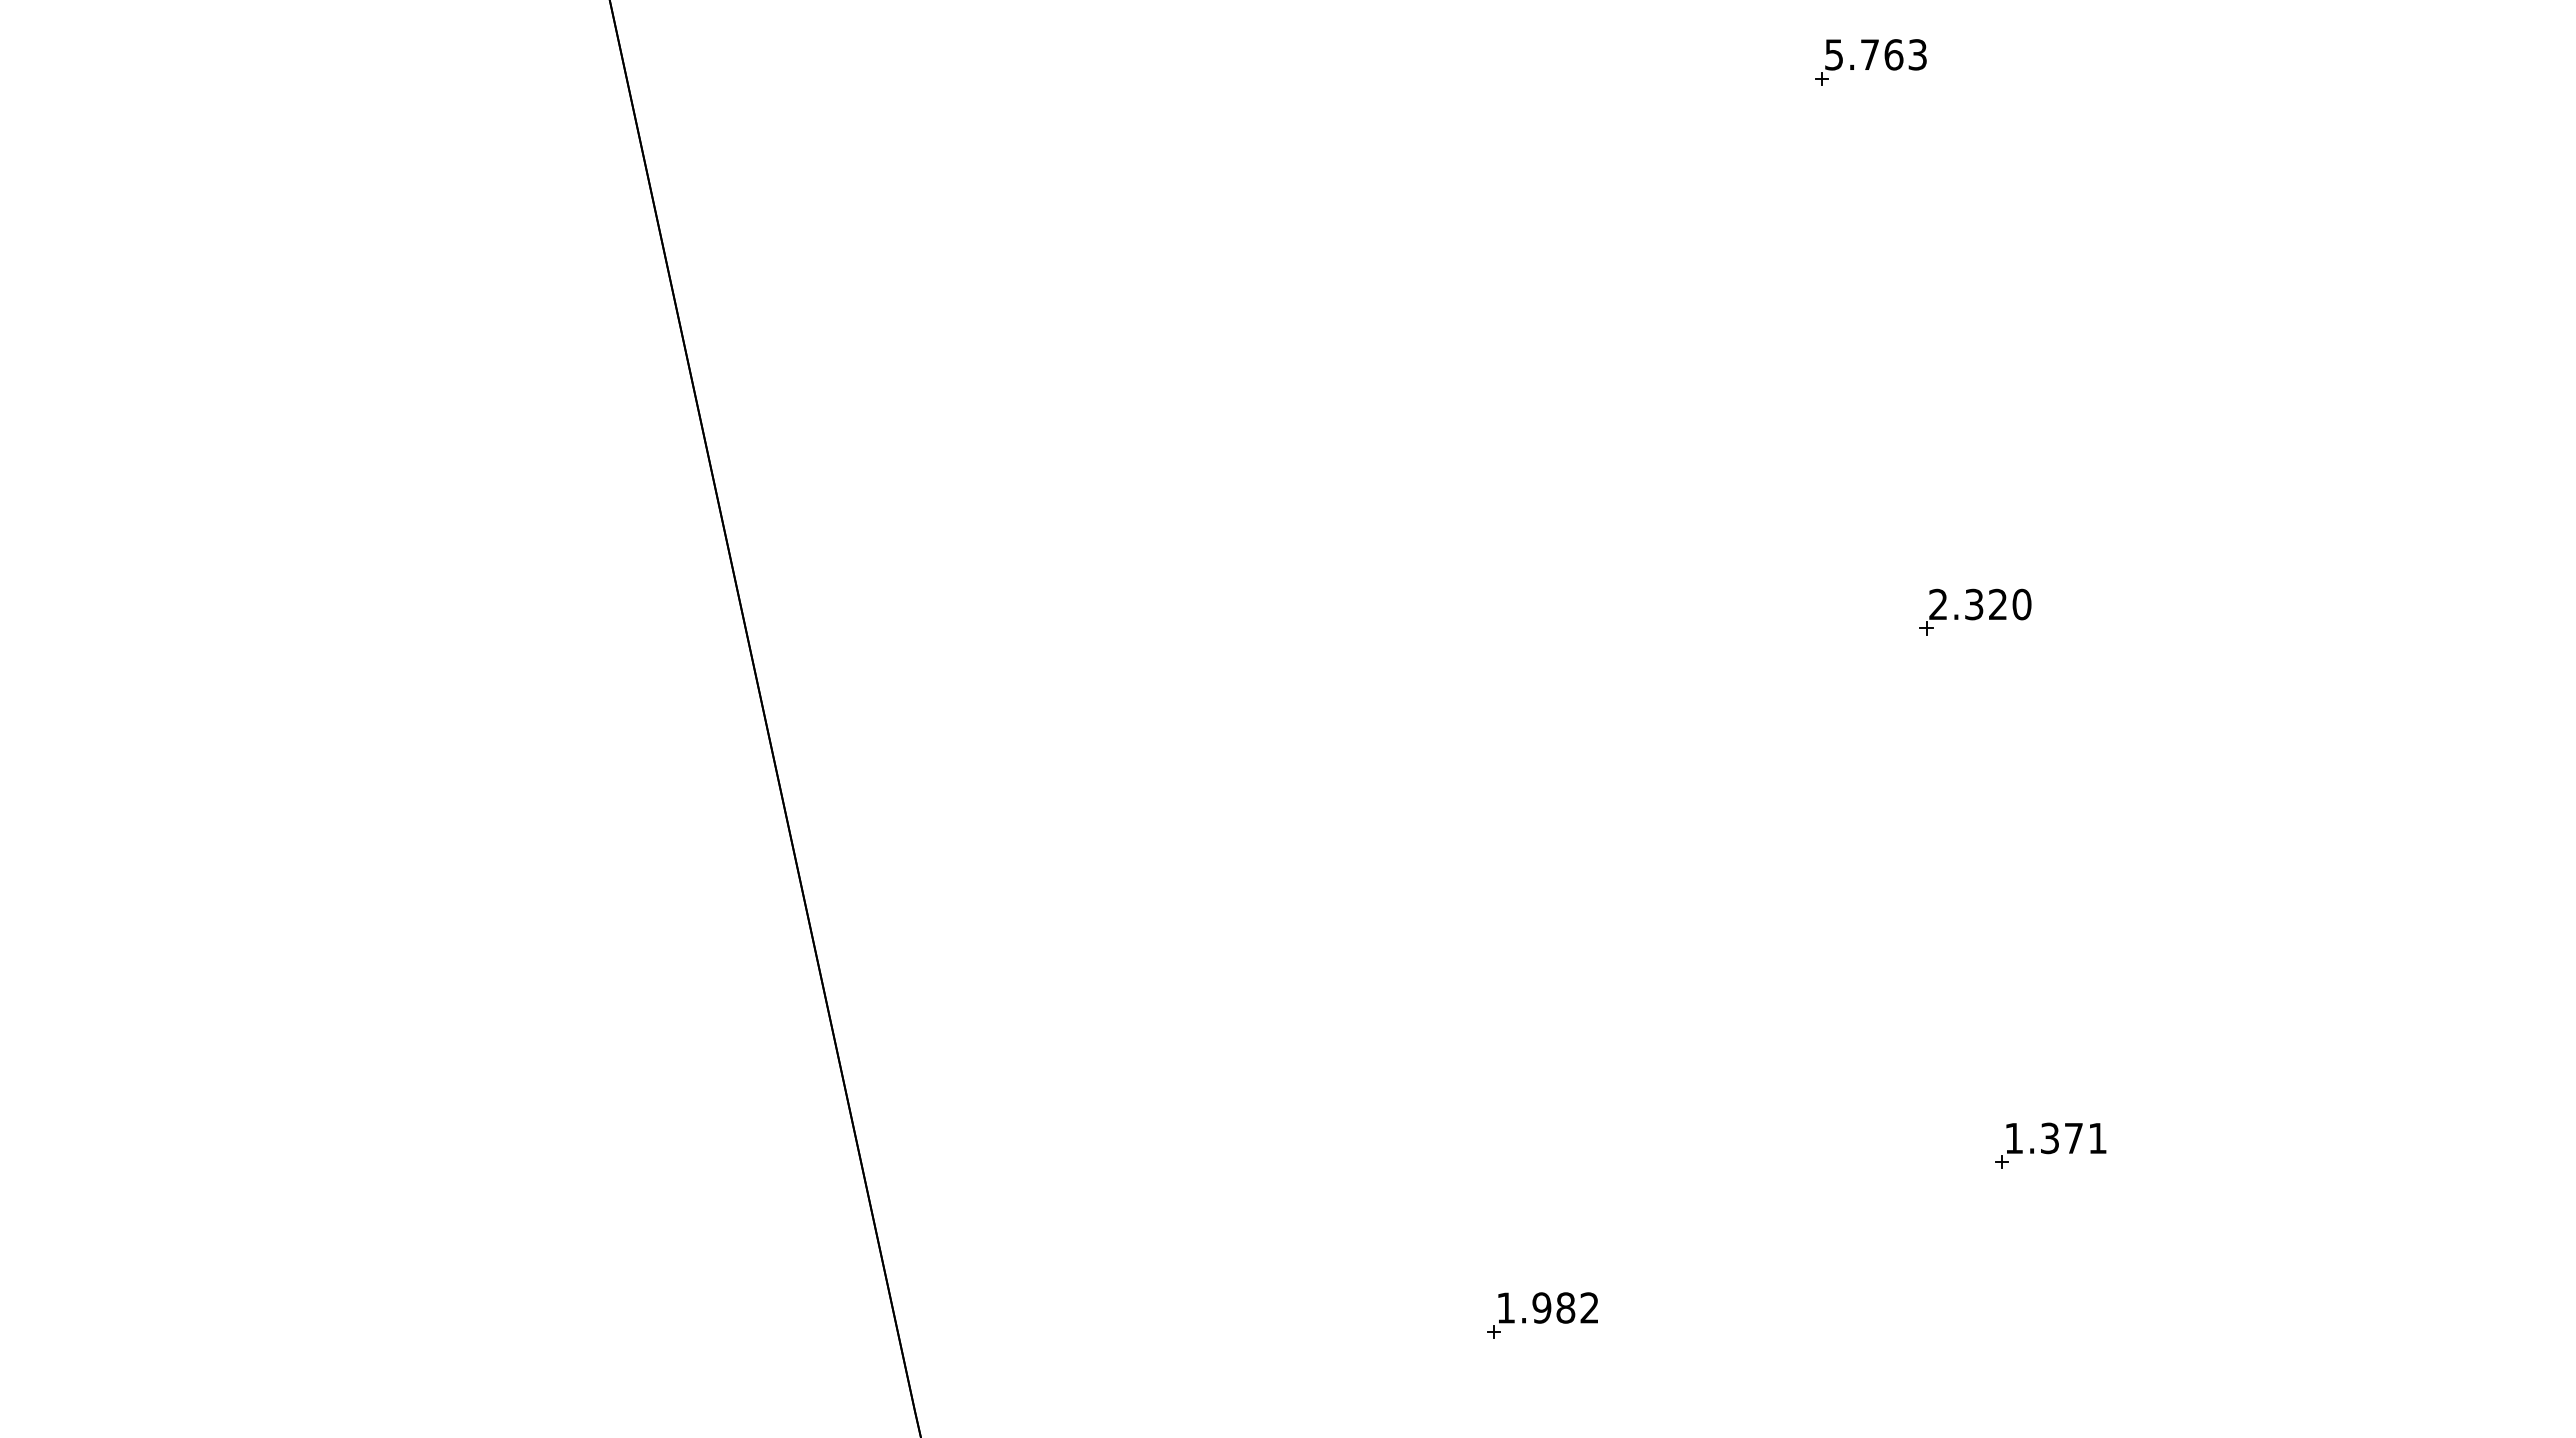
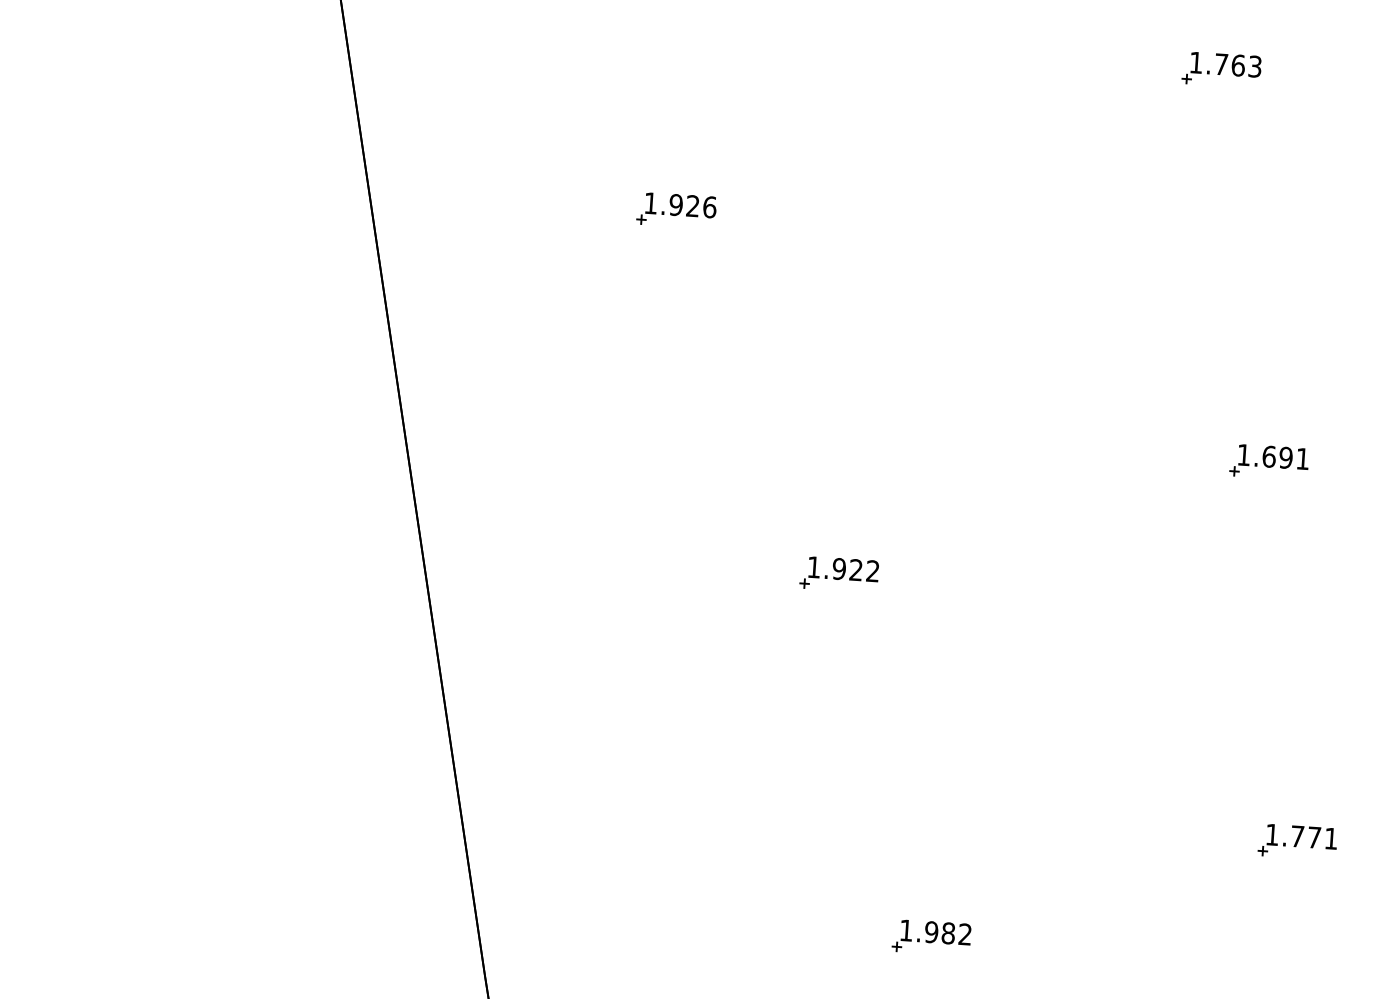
text: (1833, 54) -> (1195, 62), 5.763 -> 1.763
part: (1114, 312) -> (677, 210), added
text: (1980, 604) -> (1273, 457), 2.320 -> 1.691
part: (1378, 810) -> (839, 574), added
text: (2049, 1138) -> (1297, 836), 1.371 -> 1.771

